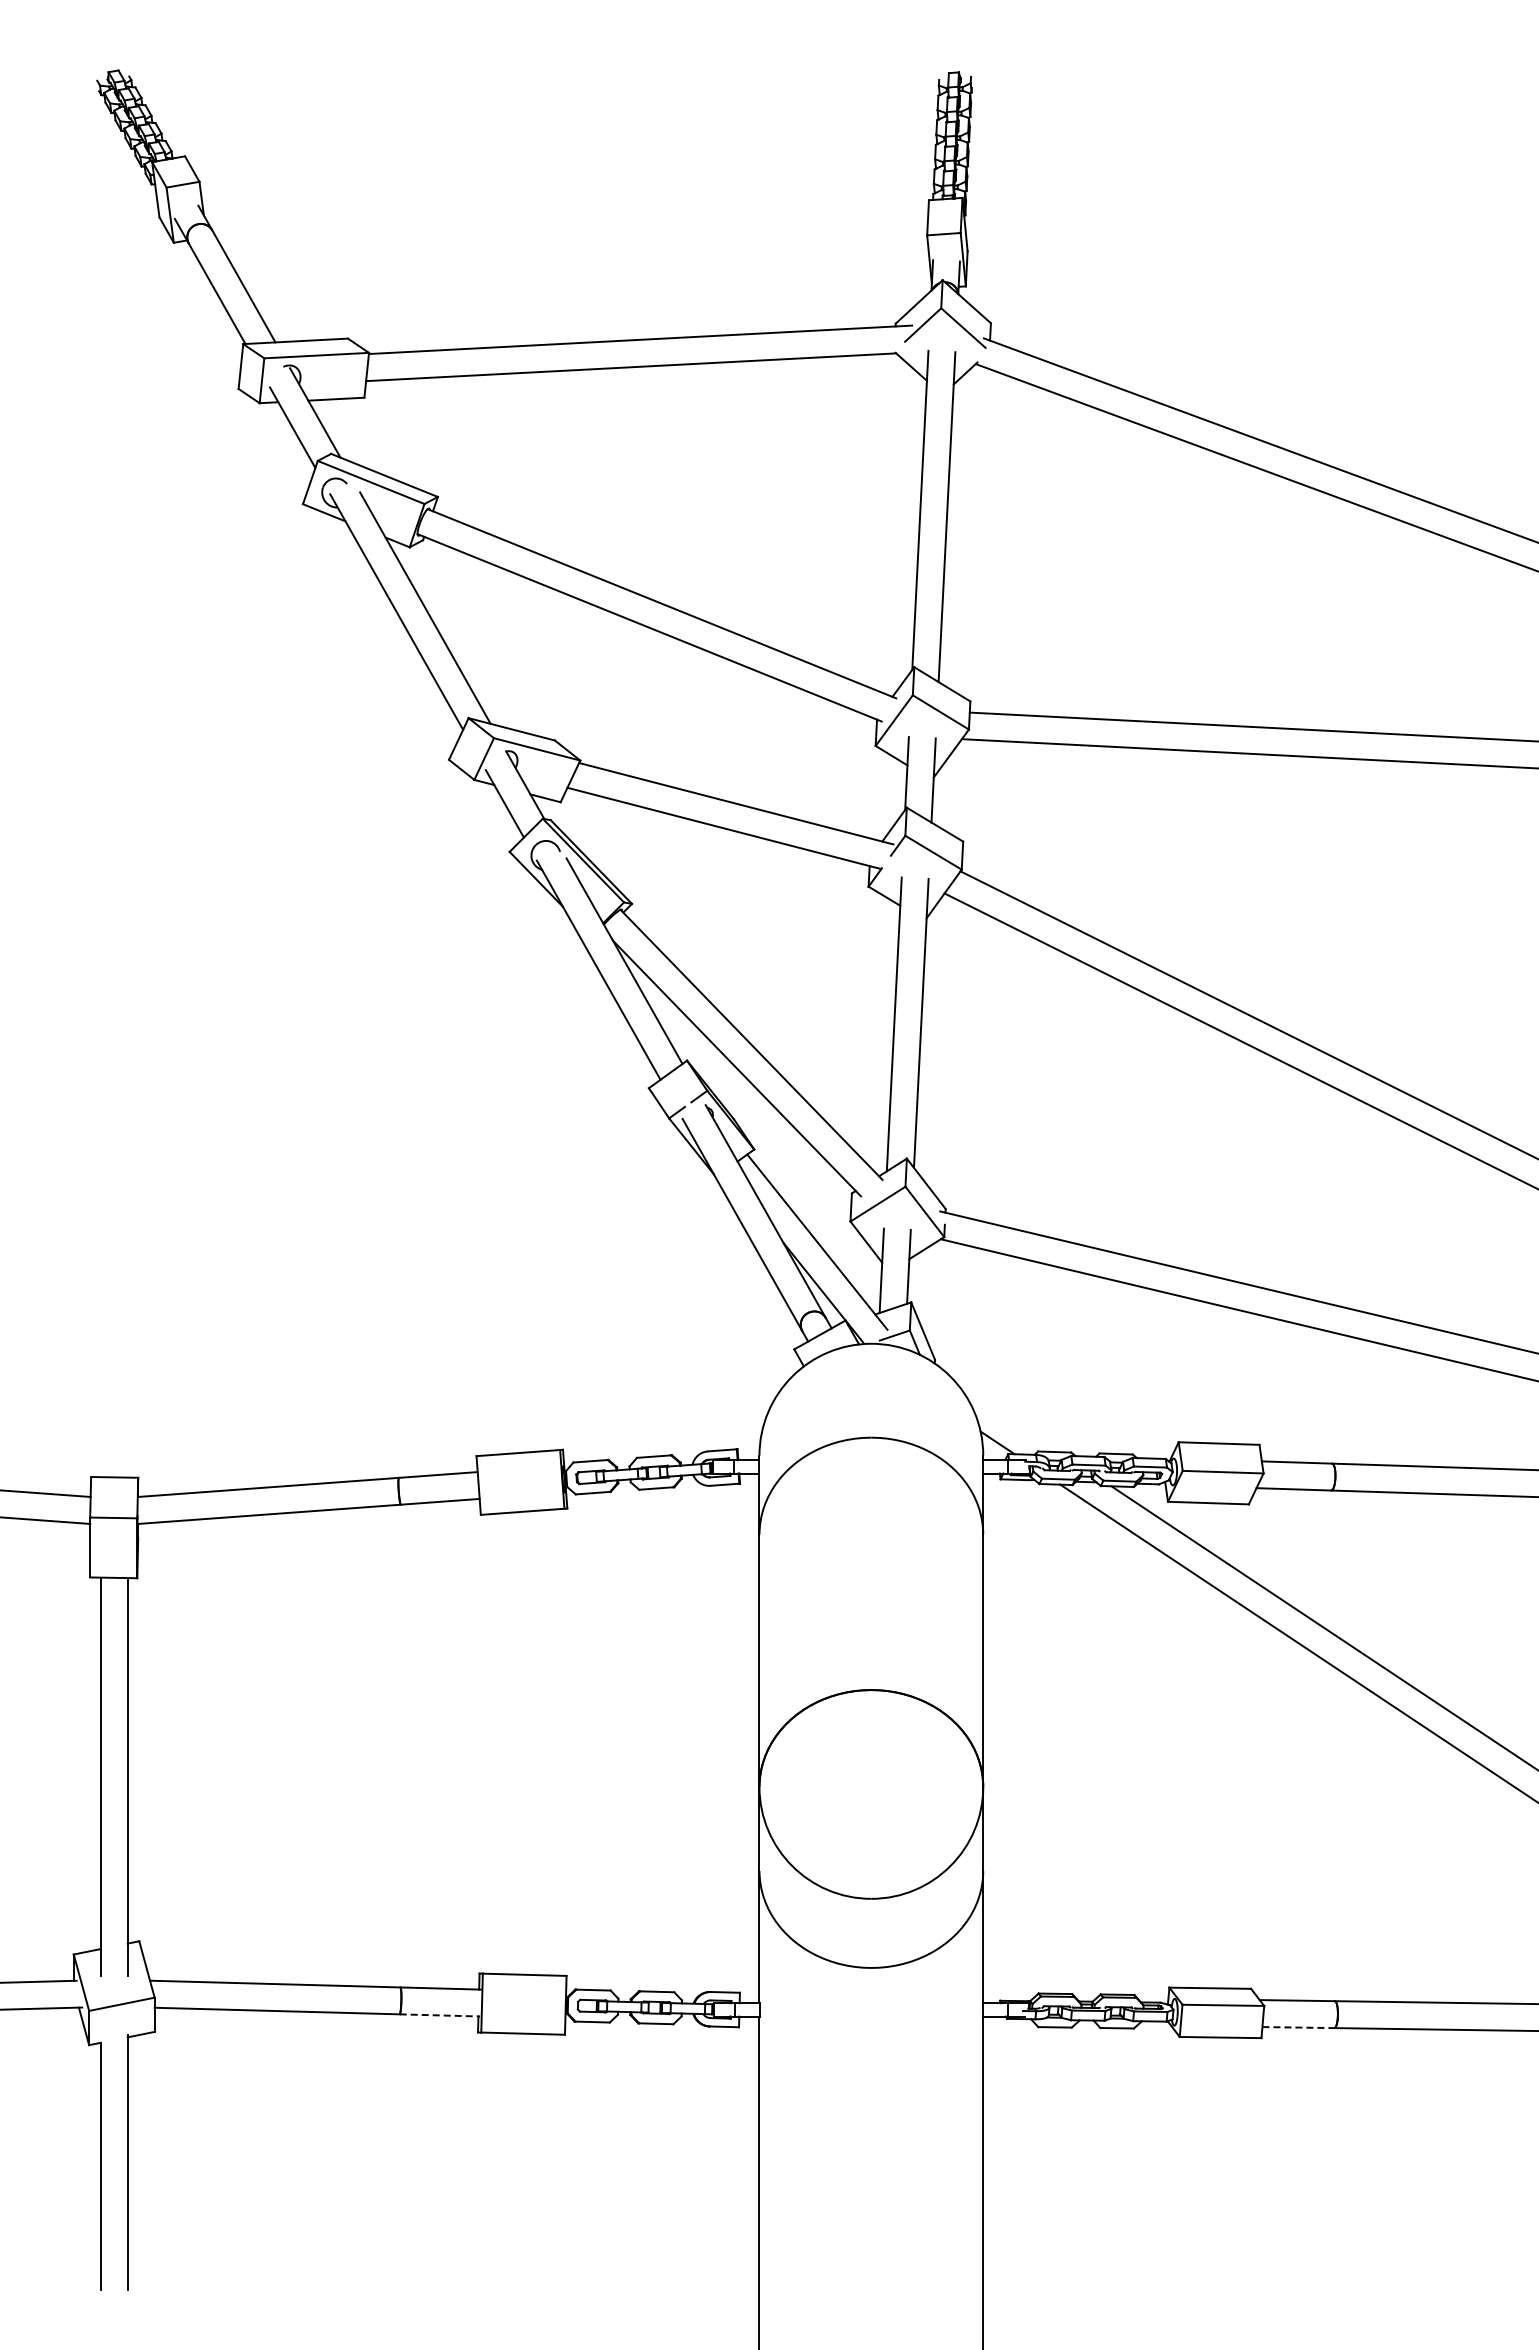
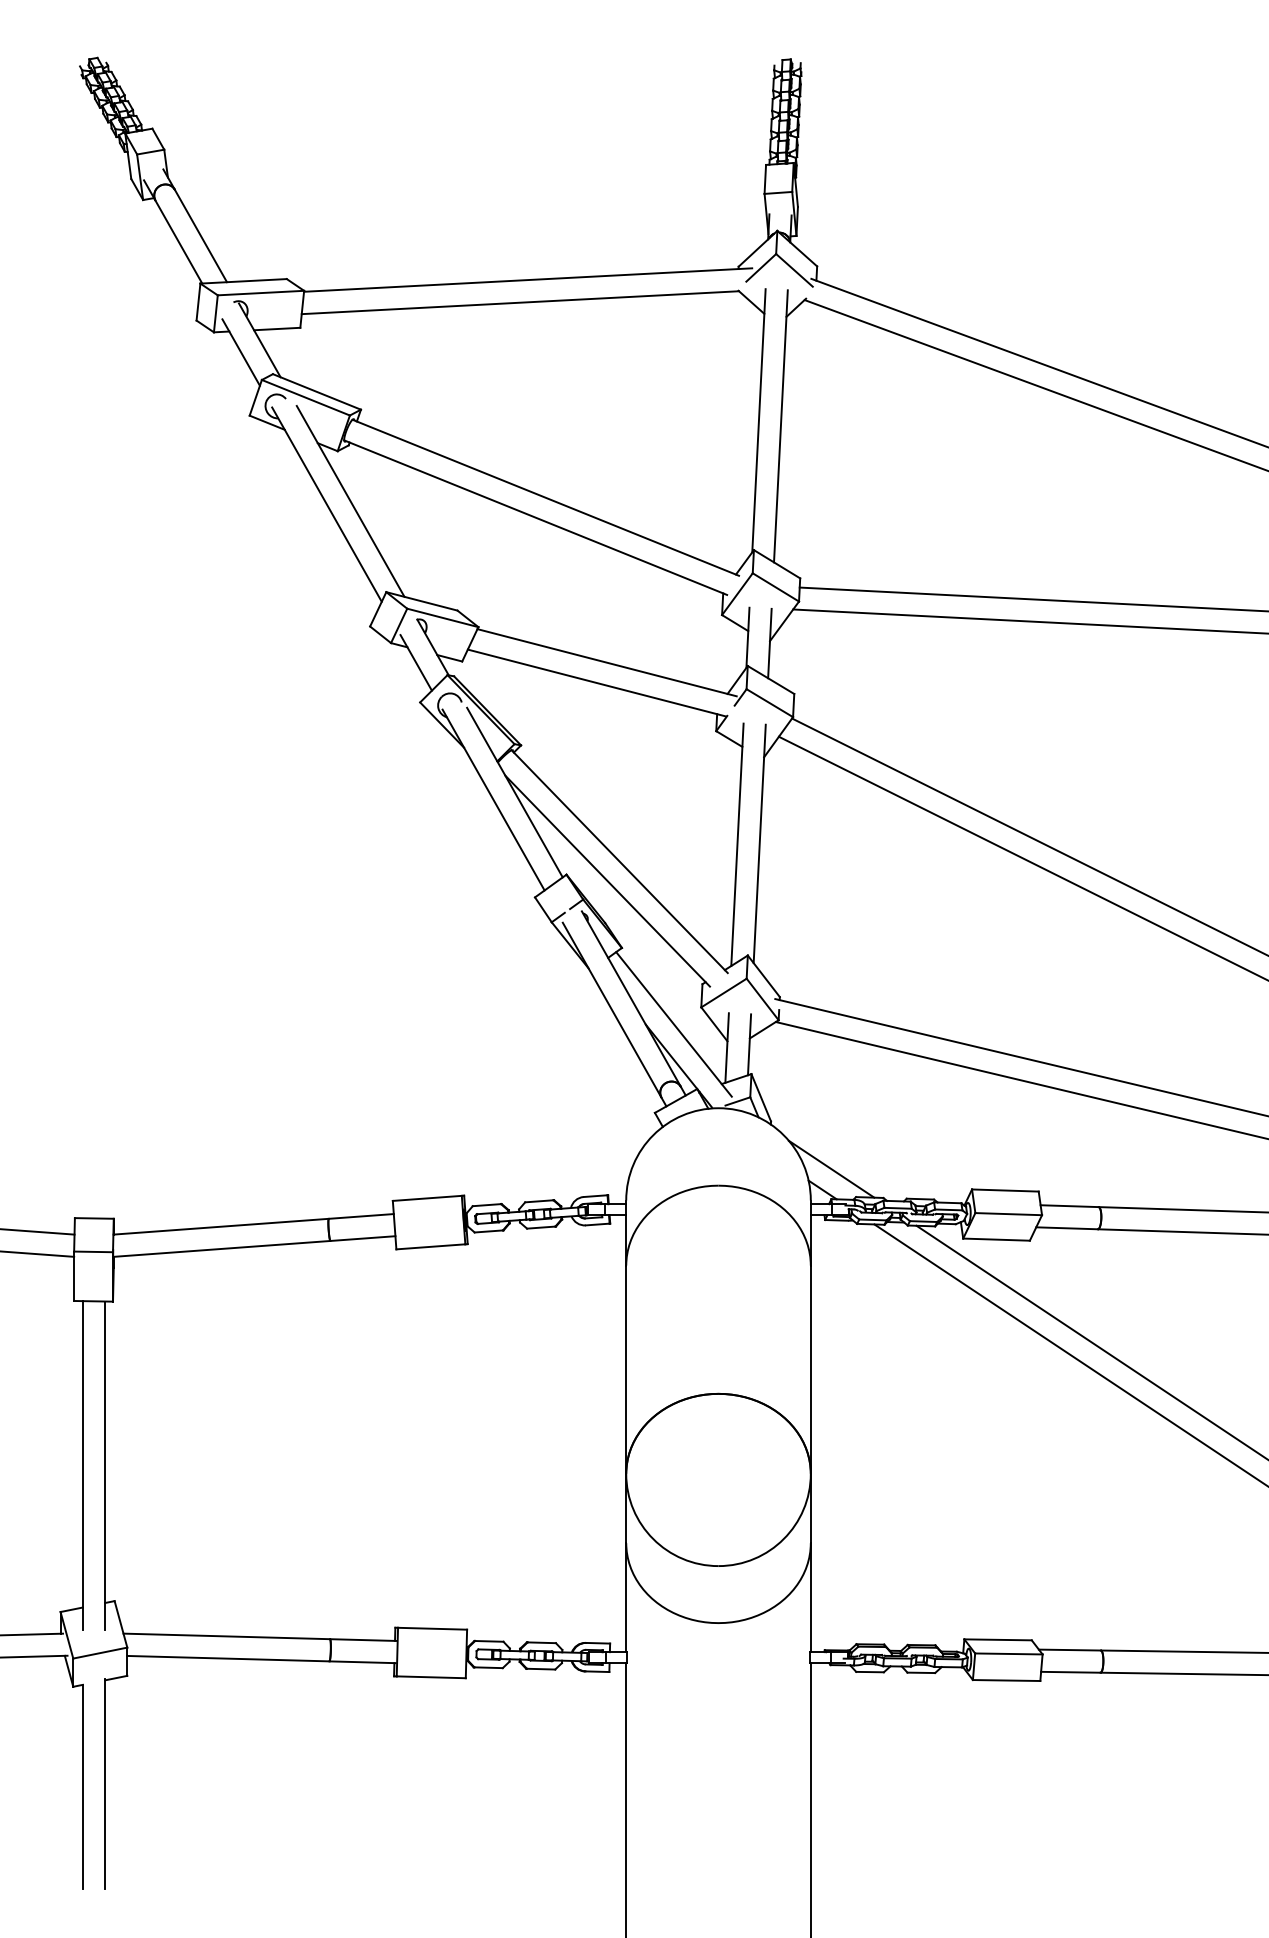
line: (1008, 1417) -> (831, 1169), added
line: (440, 2015) -> (363, 1662), dashed -> solid
line: (1298, 2027) -> (1070, 1672), dashed -> solid

